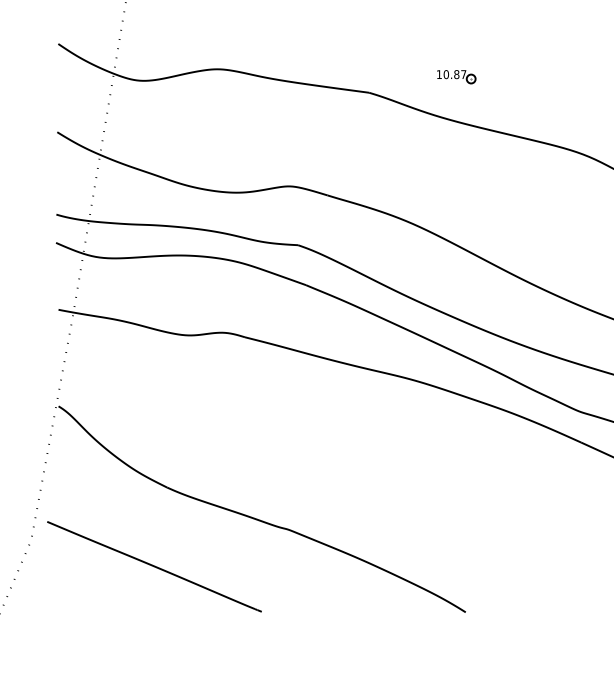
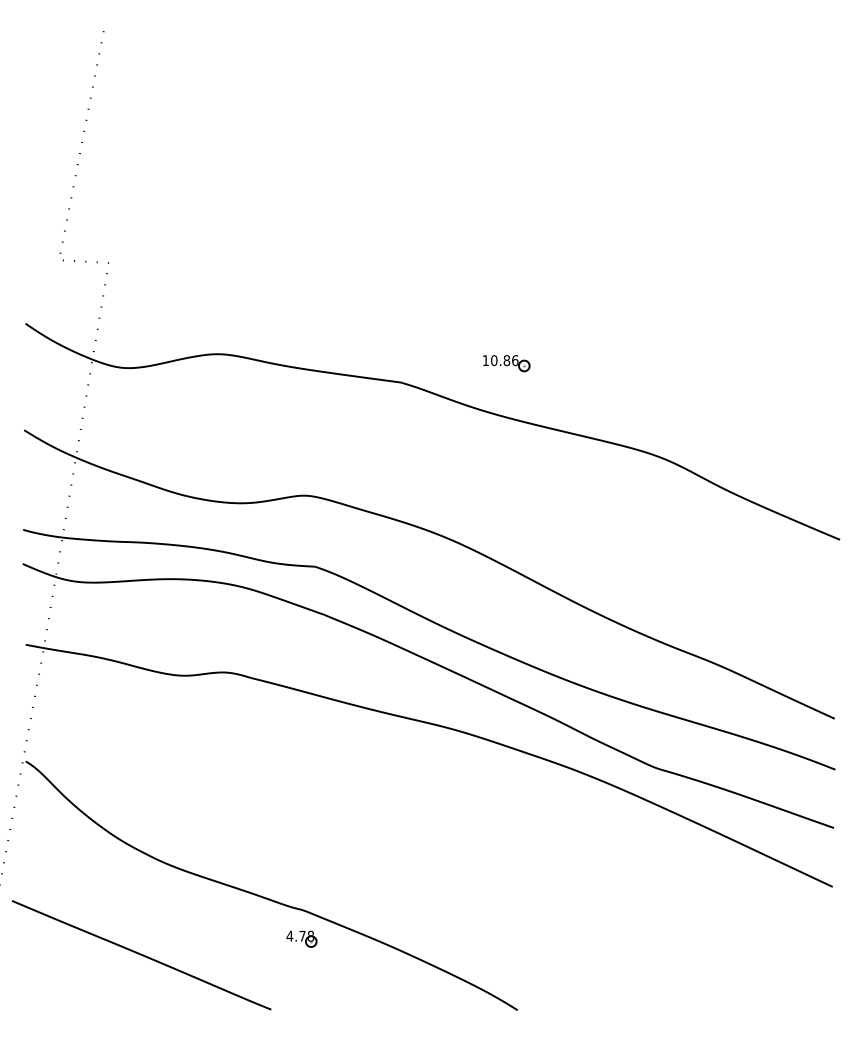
text: (463, 74) -> (515, 360), 10.87 -> 10.86
part: (286, 552) -> (301, 938), added

